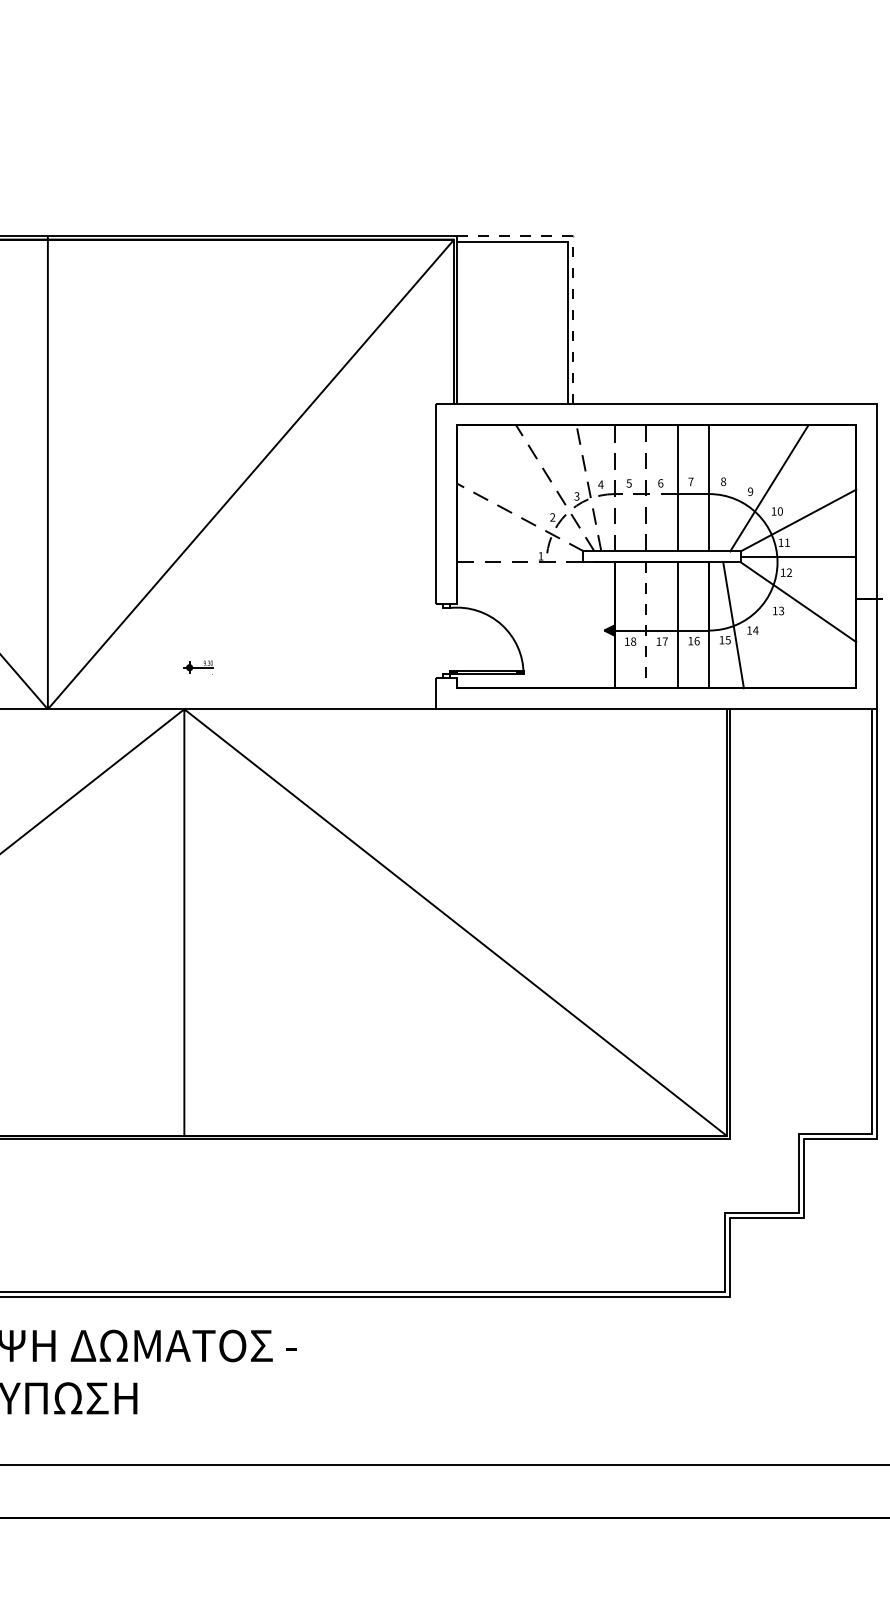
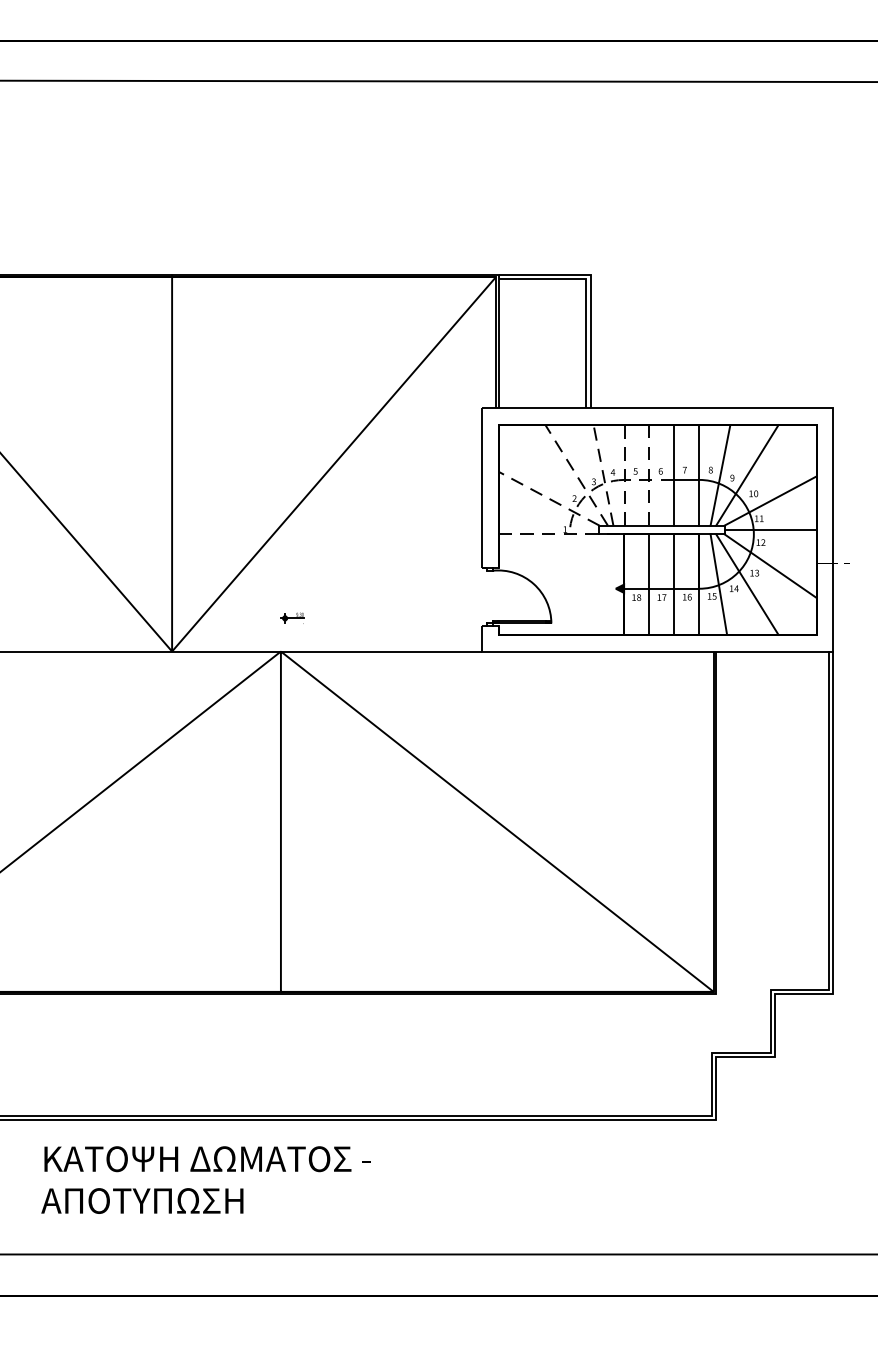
line: (572, 261) -> (590, 294), dashed -> solid
line: (735, 488) -> (720, 475), added
line: (769, 625) -> (747, 584), added
line: (646, 626) -> (649, 585), dashed -> solid

